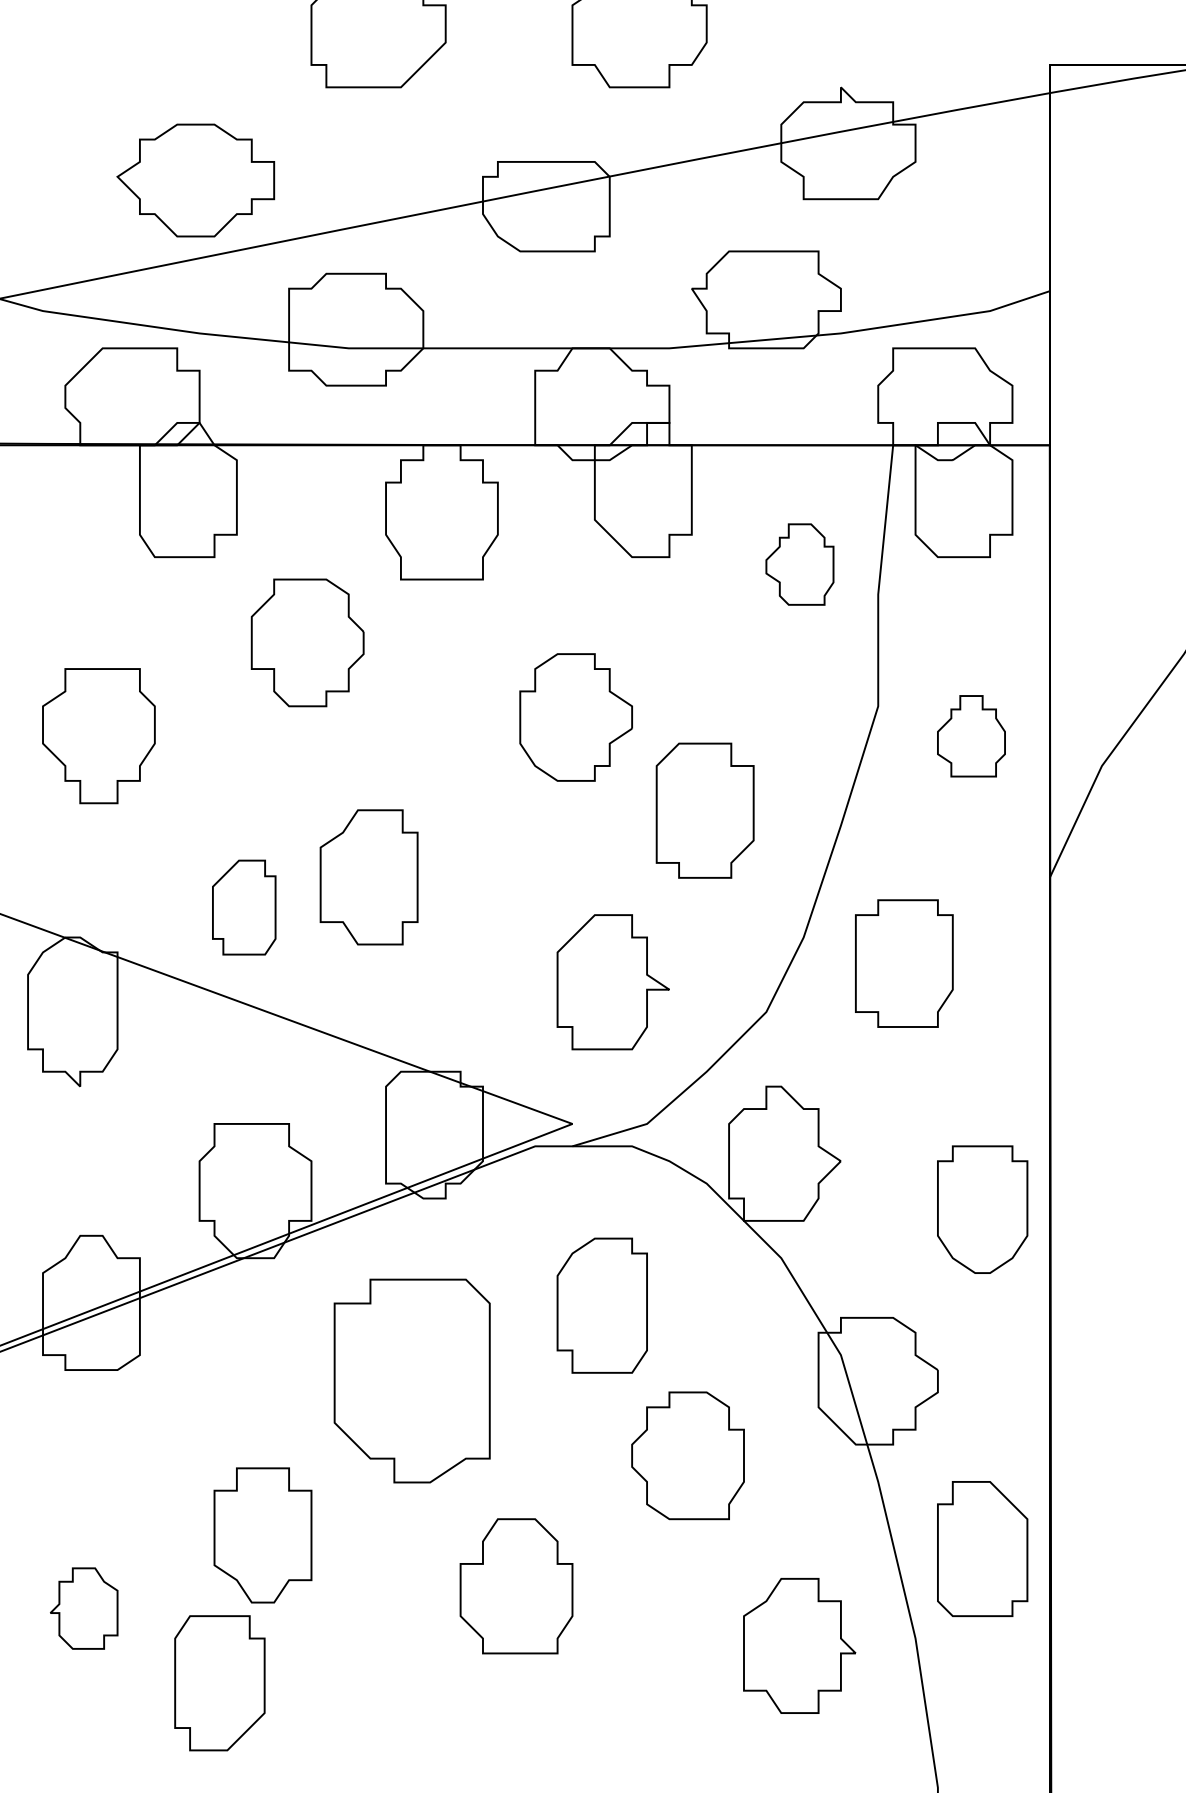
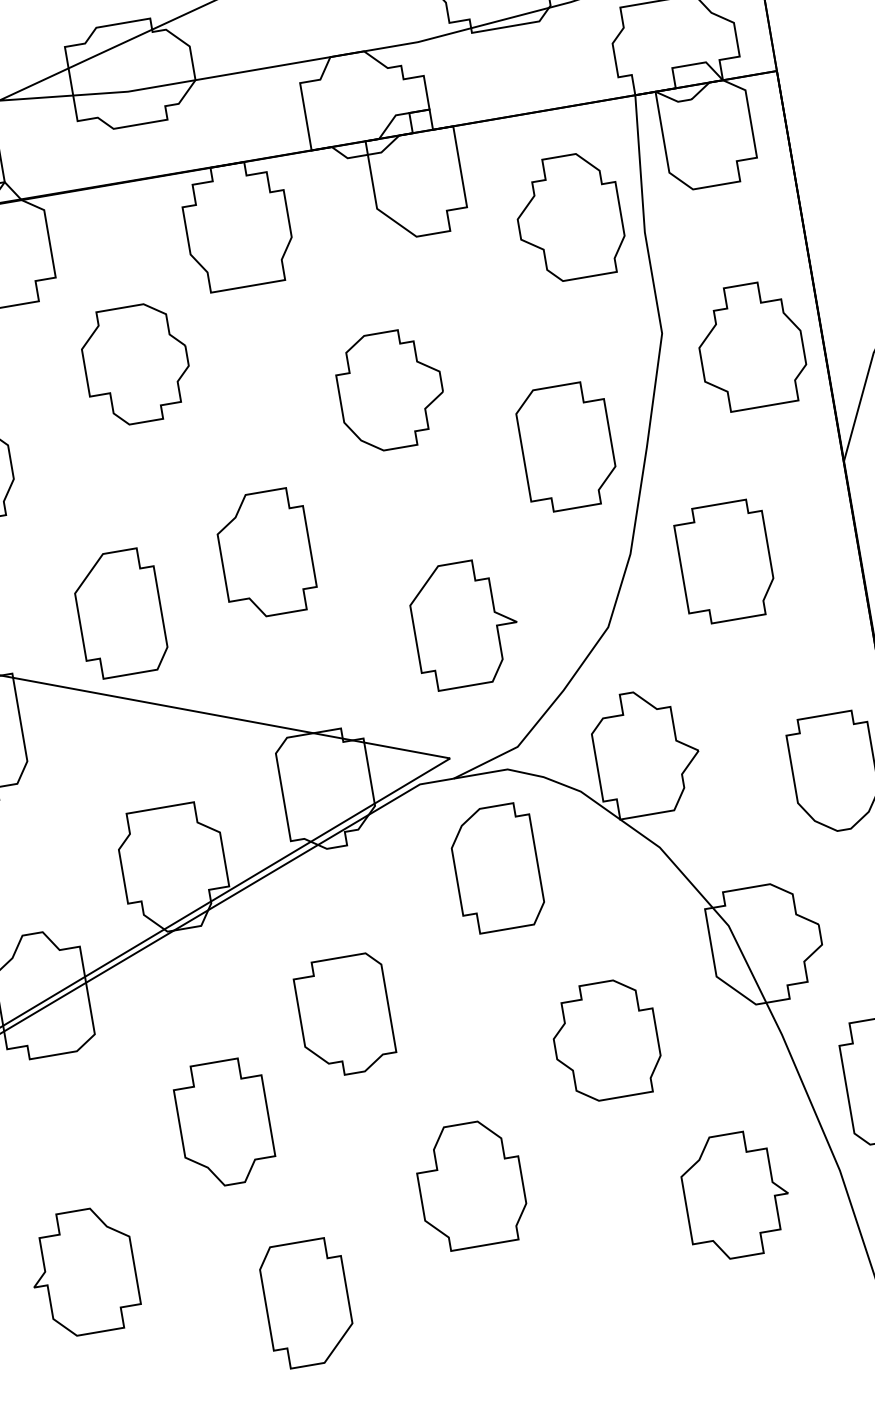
part: (799, 564) -> (569, 217), size x1.67
part: (971, 736) -> (751, 346), size x1.67
part: (704, 810) -> (566, 446), moved
part: (368, 877) -> (265, 554), moved
part: (243, 907) -> (119, 613), size x1.43
part: (601, 1305) -> (496, 868), moved
part: (411, 1381) -> (344, 1016), size x0.62
part: (262, 1535) -> (224, 1123), moved
part: (83, 1608) -> (83, 1272), size x1.67
part: (219, 1683) -> (307, 1303), moved

